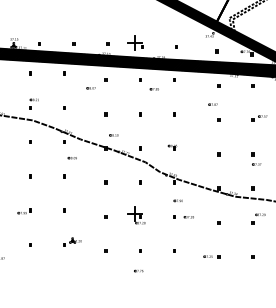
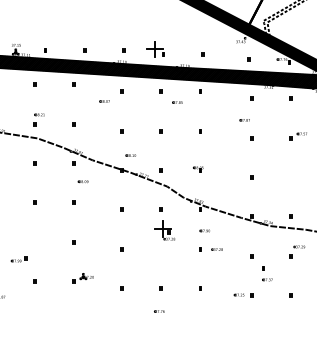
part: (256, 158) -> (267, 272), moved
part: (24, 211) -> (18, 259), moved
part: (136, 215) -> (164, 230), moved

